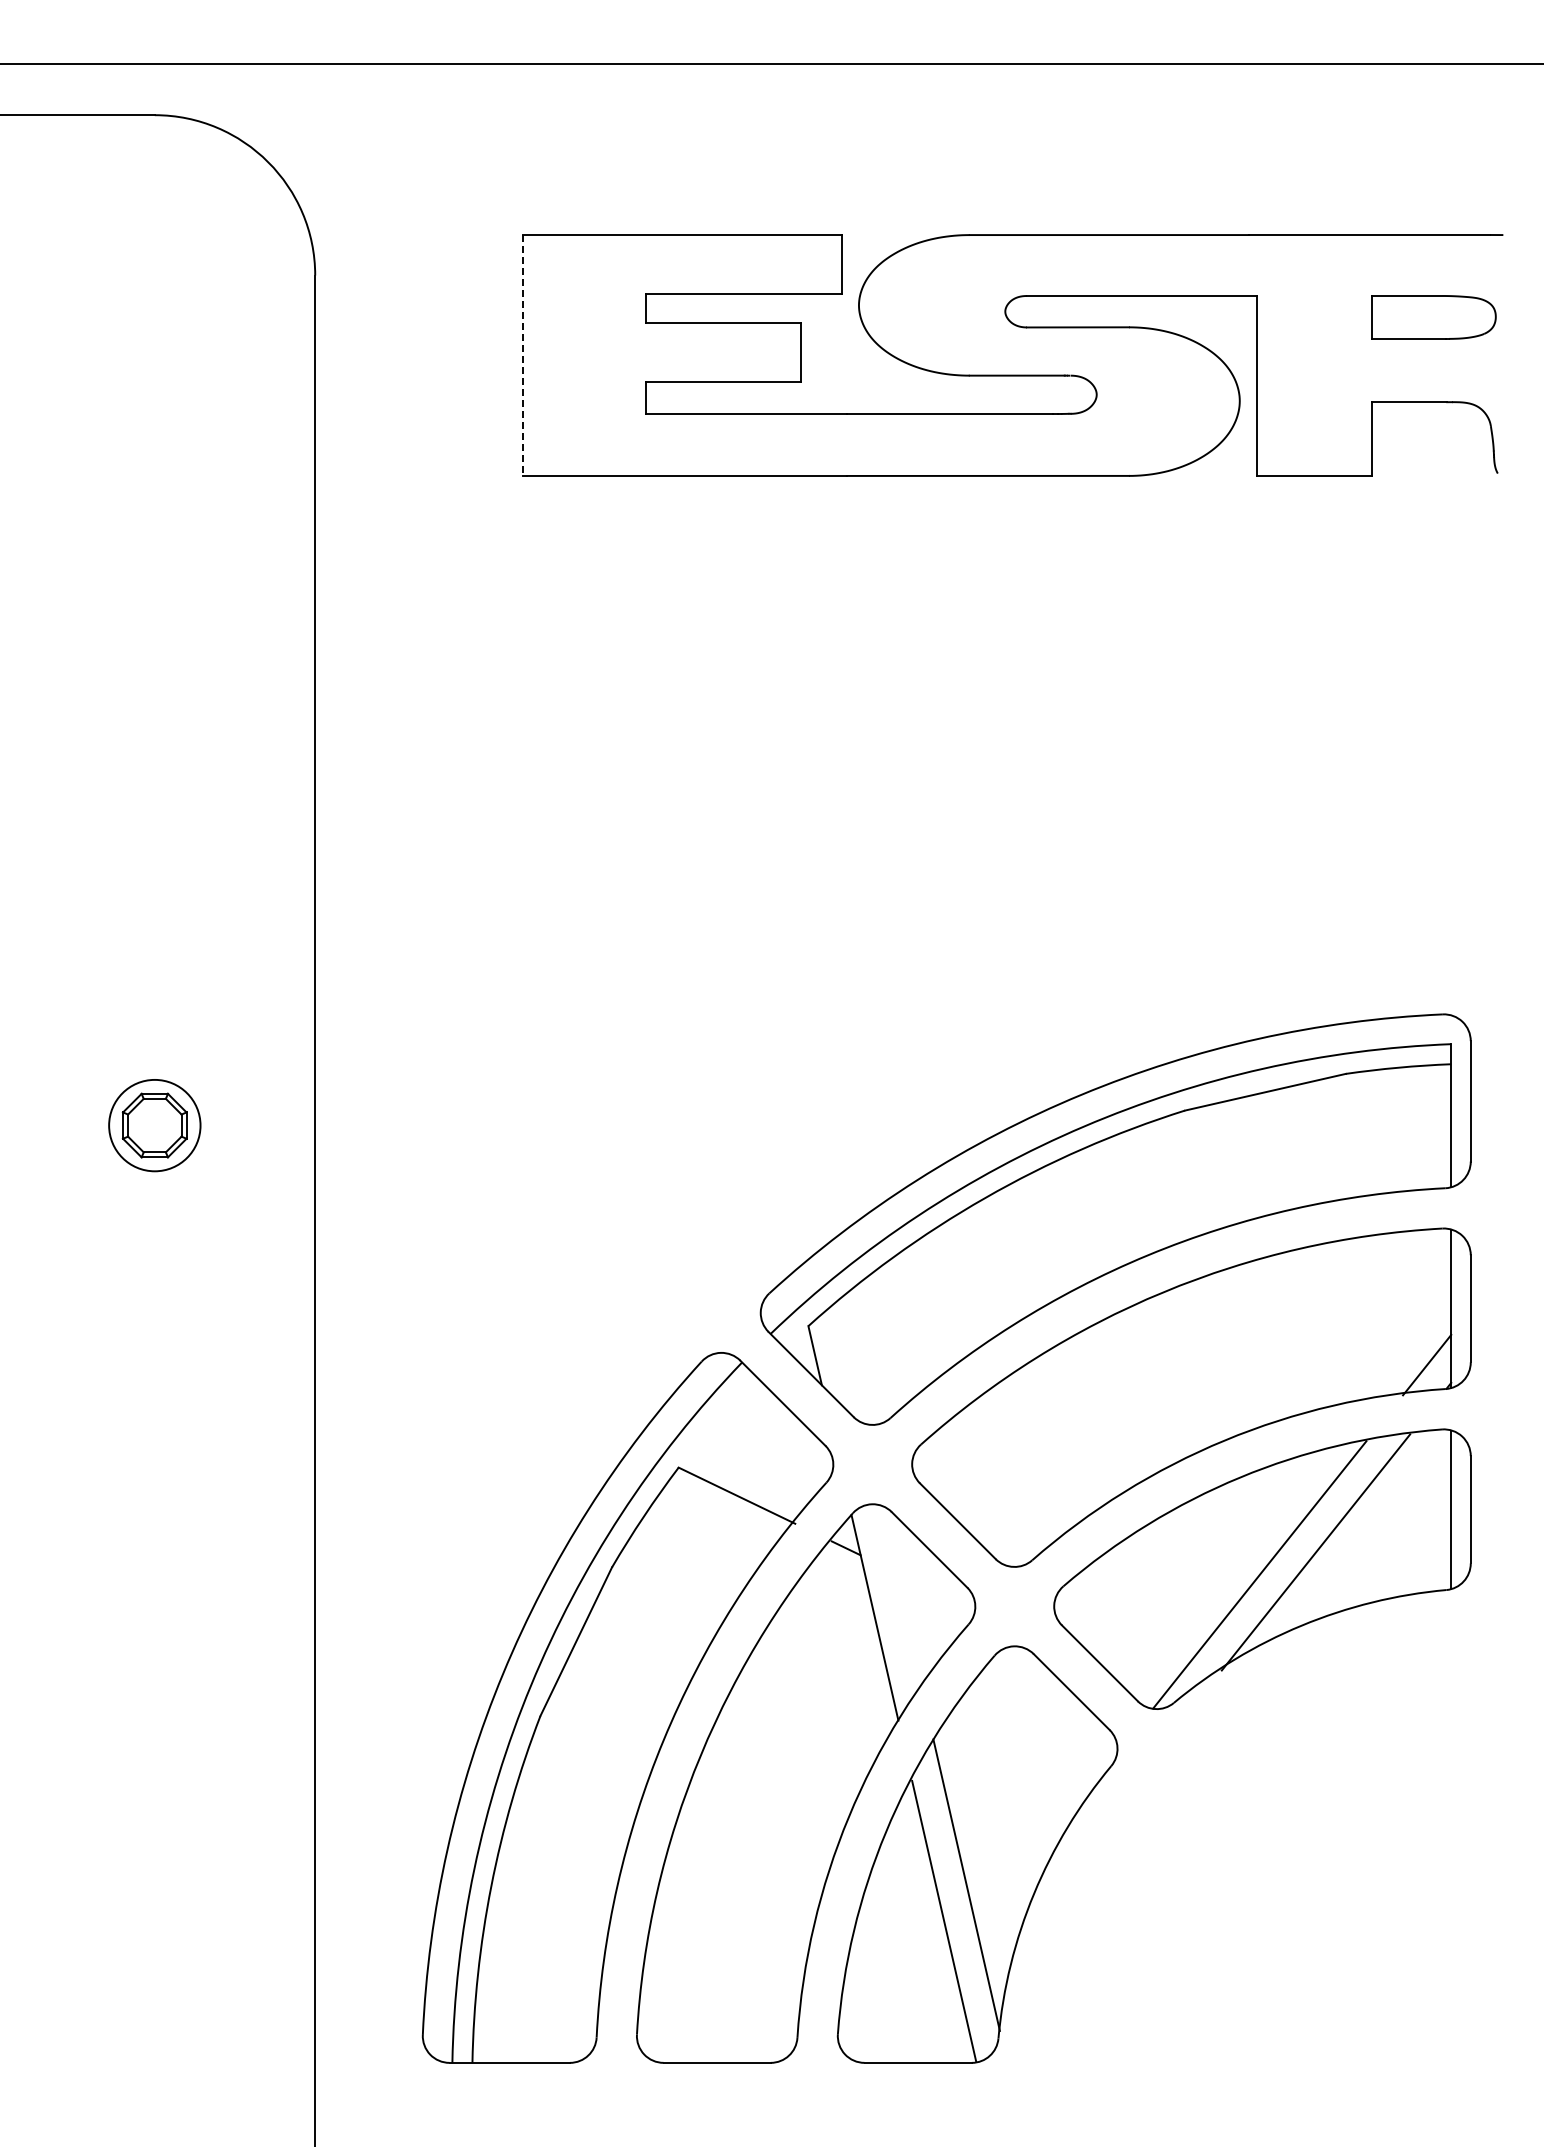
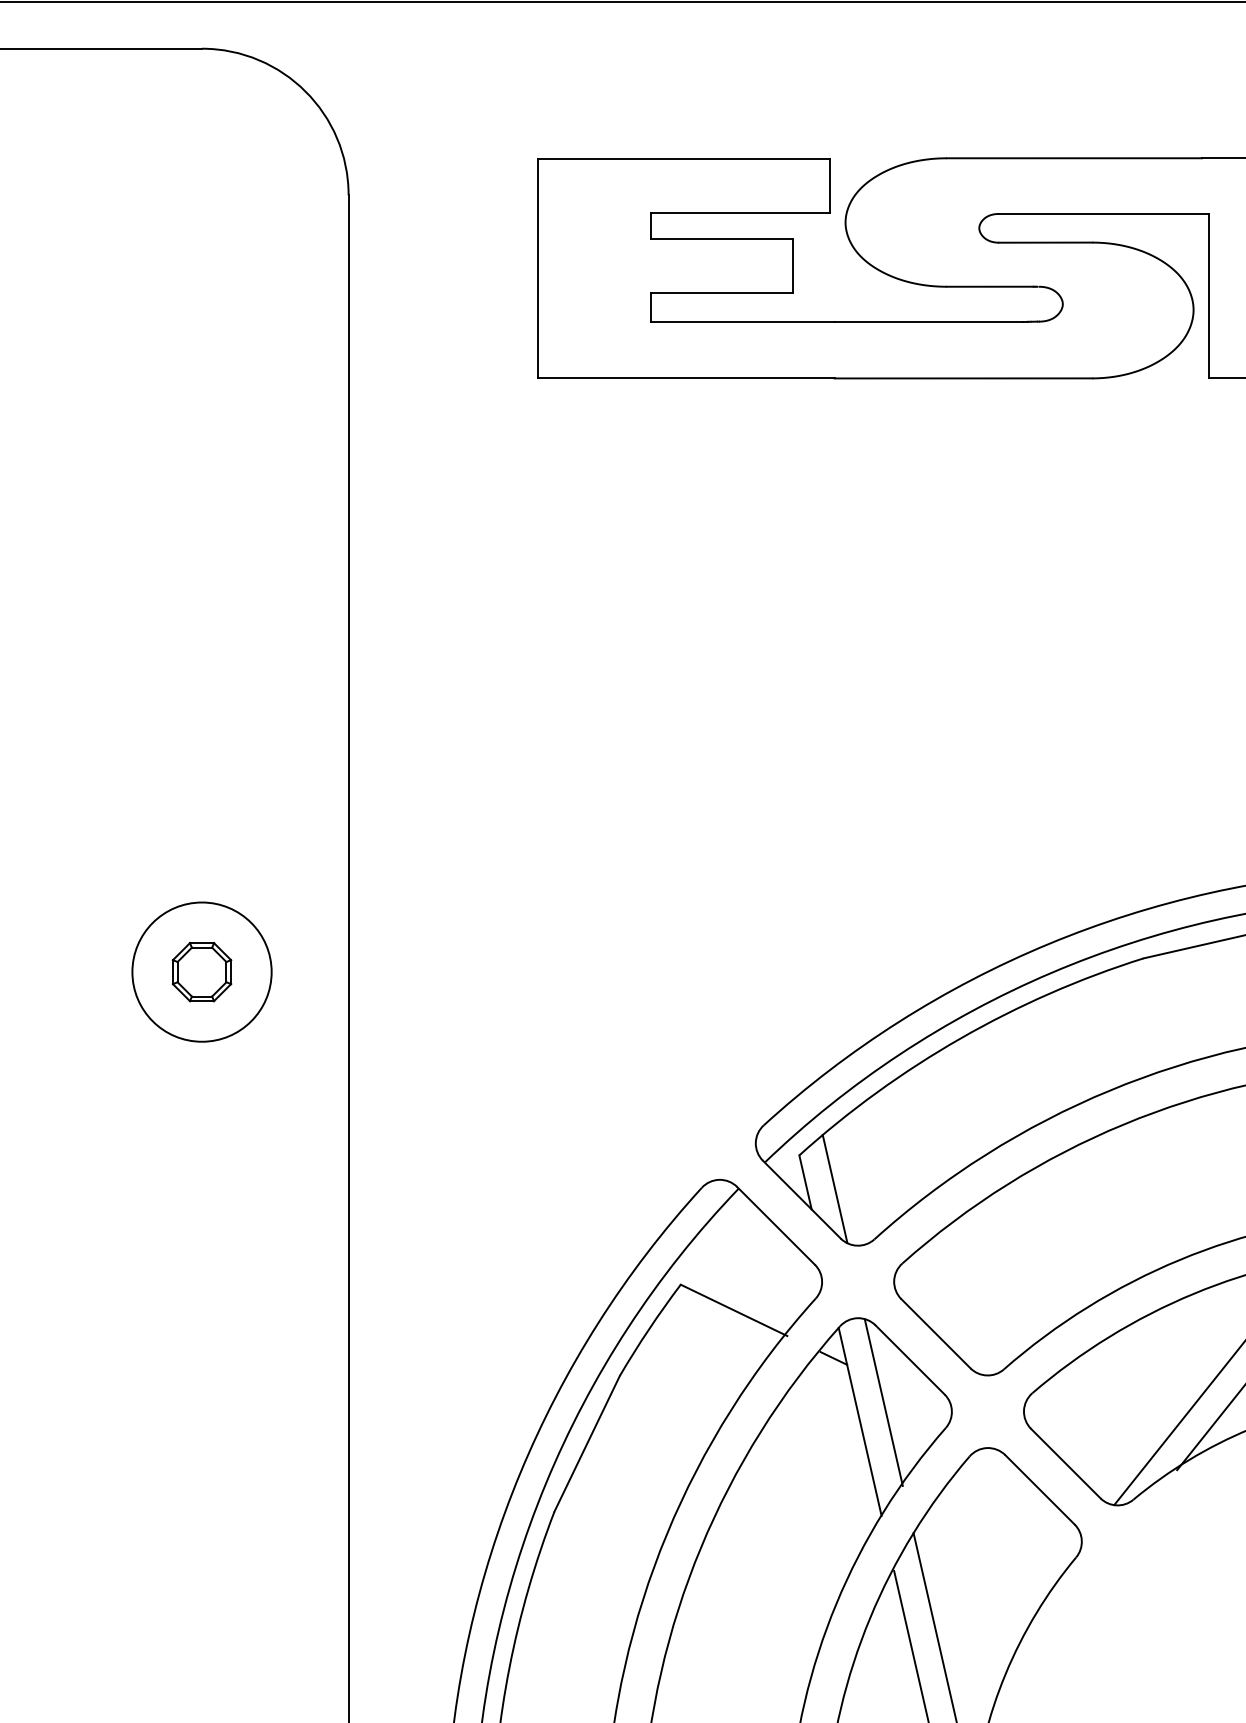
line: (522, 356) -> (538, 269), dashed -> solid
circle: (154, 1125) -> (201, 972), size x1.67
line: (847, 1362) -> (835, 1188), added
line: (900, 1596) -> (883, 1402), added

